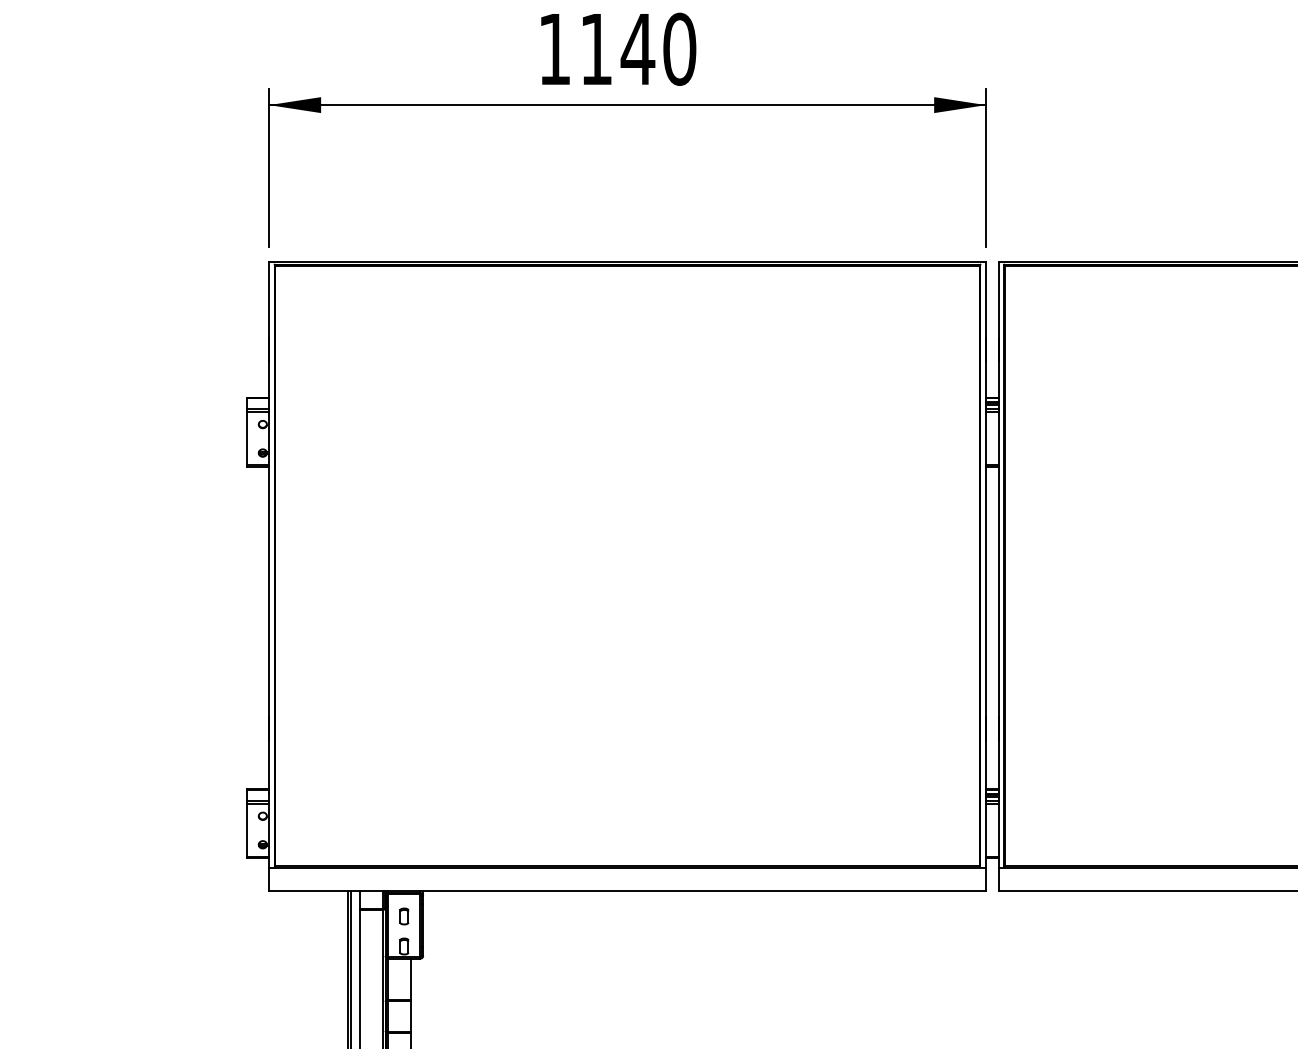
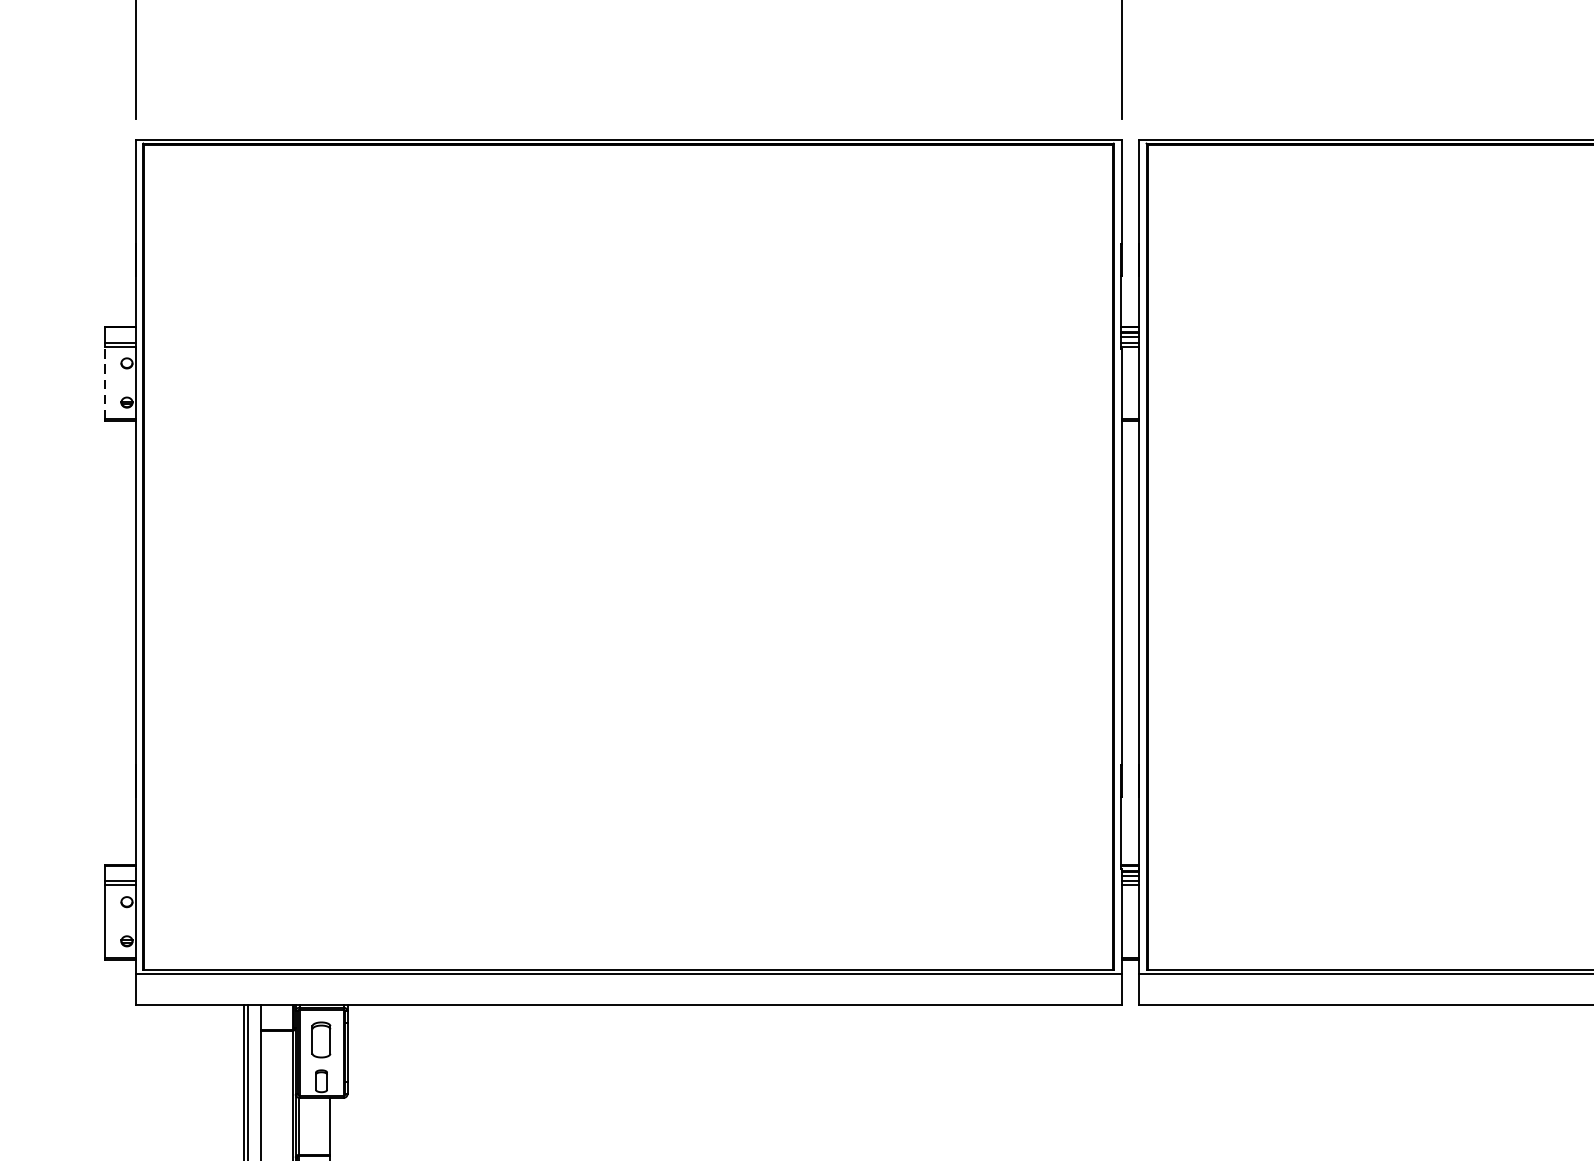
line: (247, 438) -> (105, 382), solid -> dashed
part: (404, 916) -> (321, 1039), size x1.6

